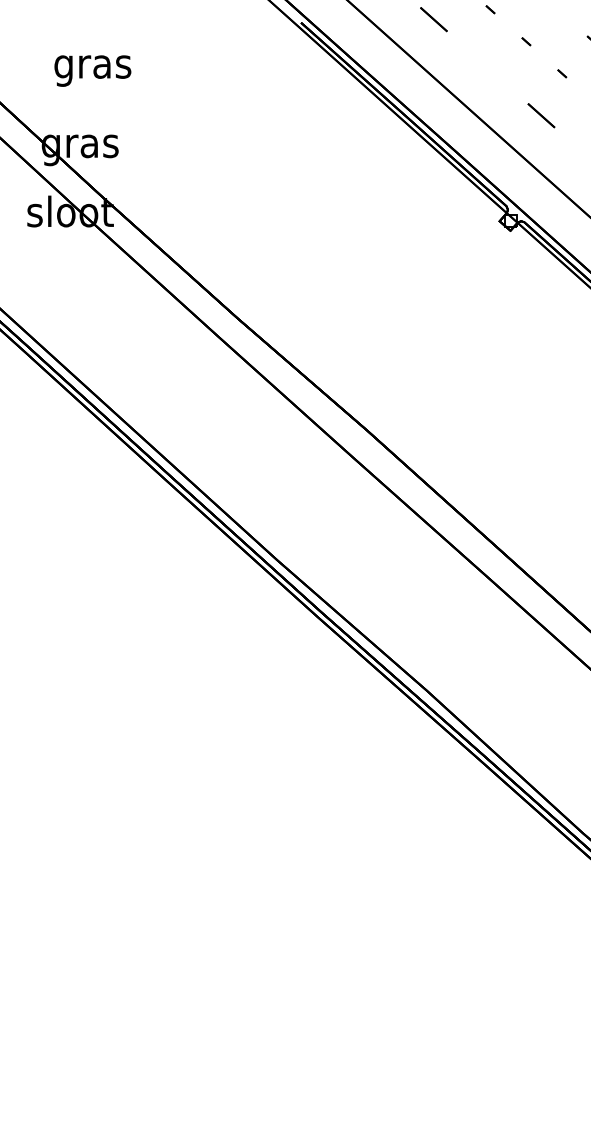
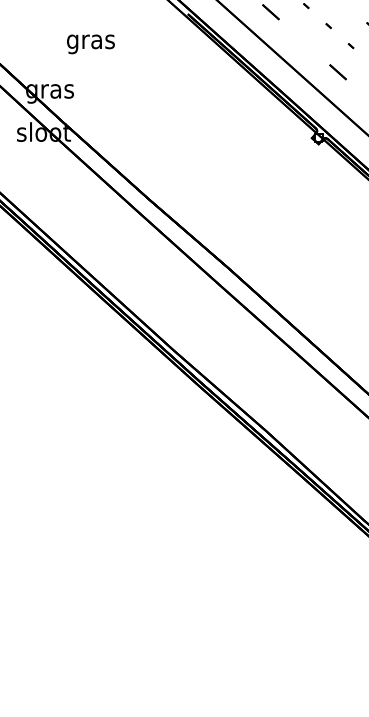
text: (92, 71) -> (90, 44), moved

